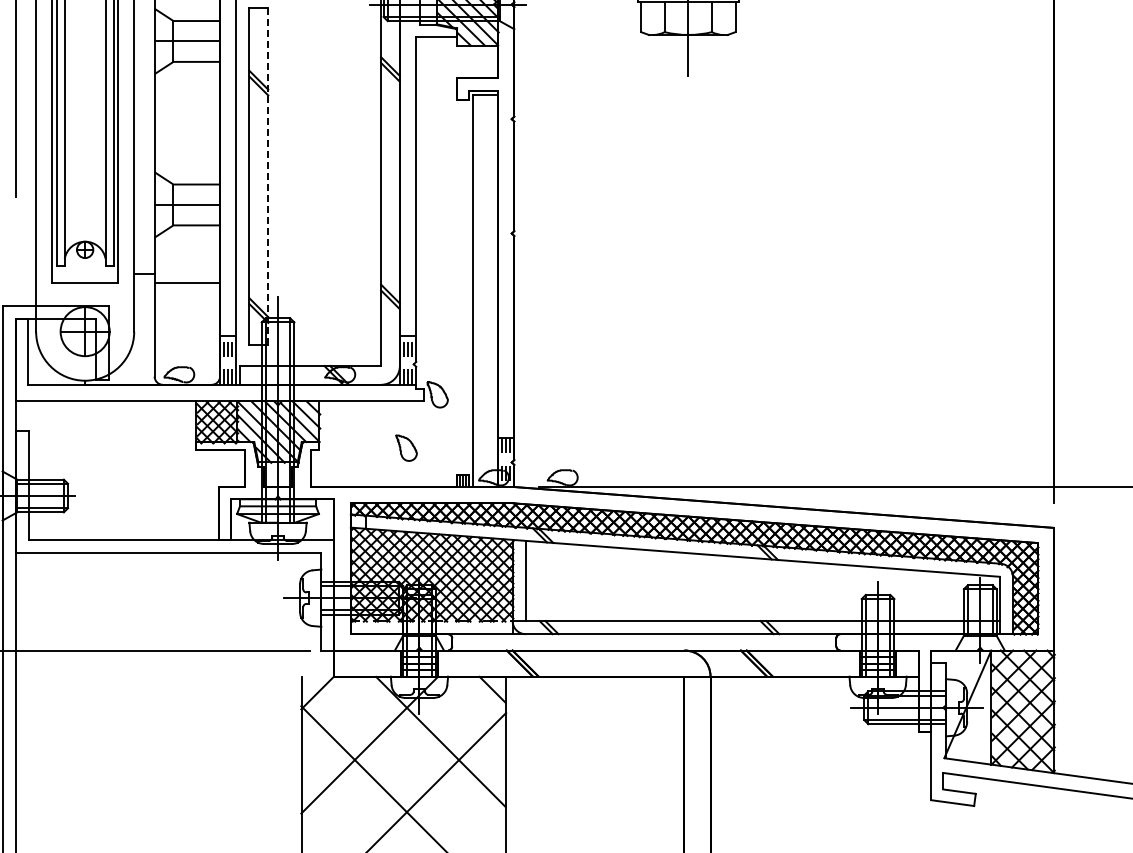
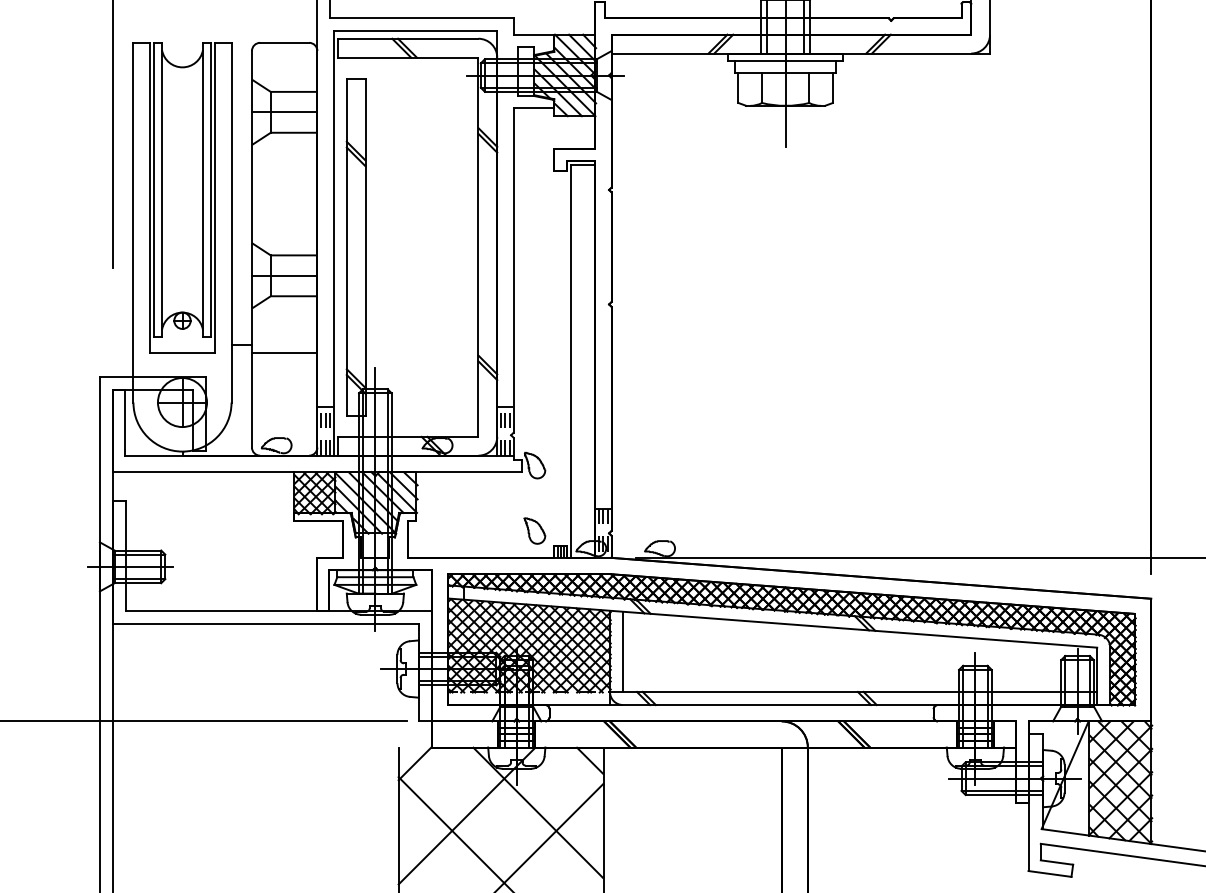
line: (268, 176) -> (365, 247), dashed -> solid
part: (406, 447) -> (534, 530), moved

